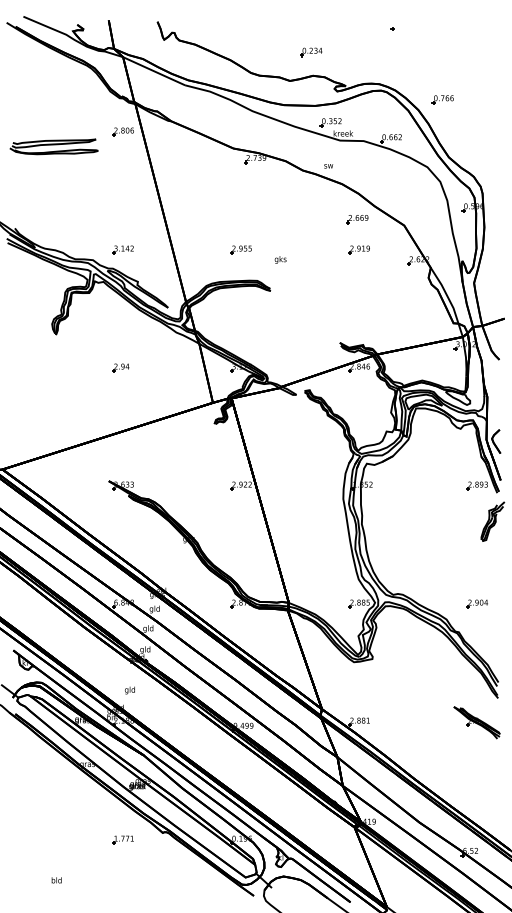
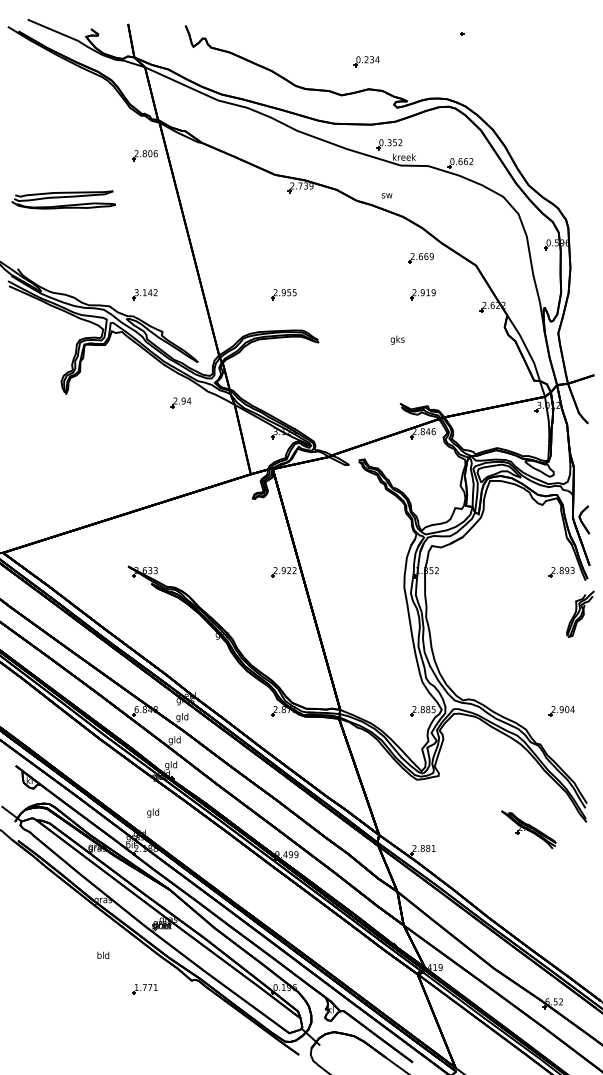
part: (442, 99) -> (521, 117), removed
part: (53, 146) -> (63, 199), moved
text: (280, 259) -> (397, 339), moved
part: (120, 367) -> (180, 402), moved
part: (476, 722) -> (528, 829), moved
text: (56, 880) -> (103, 955), moved

